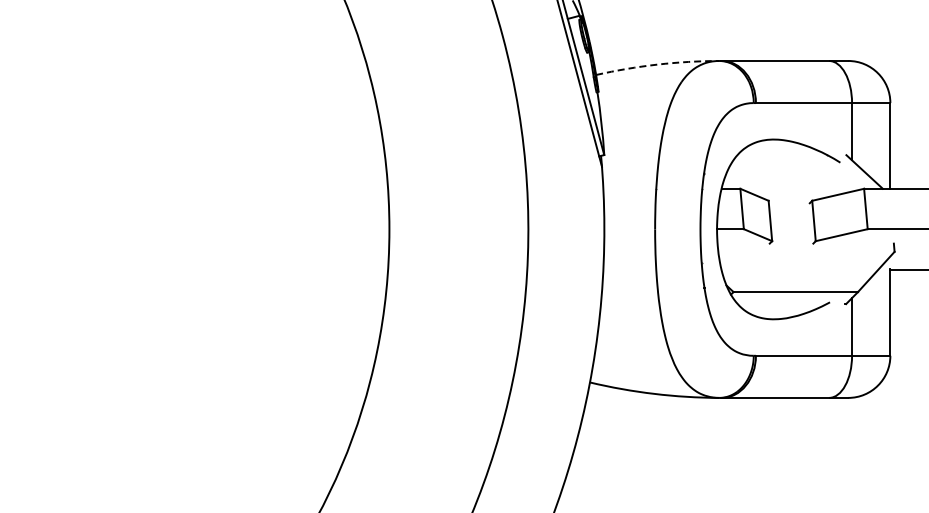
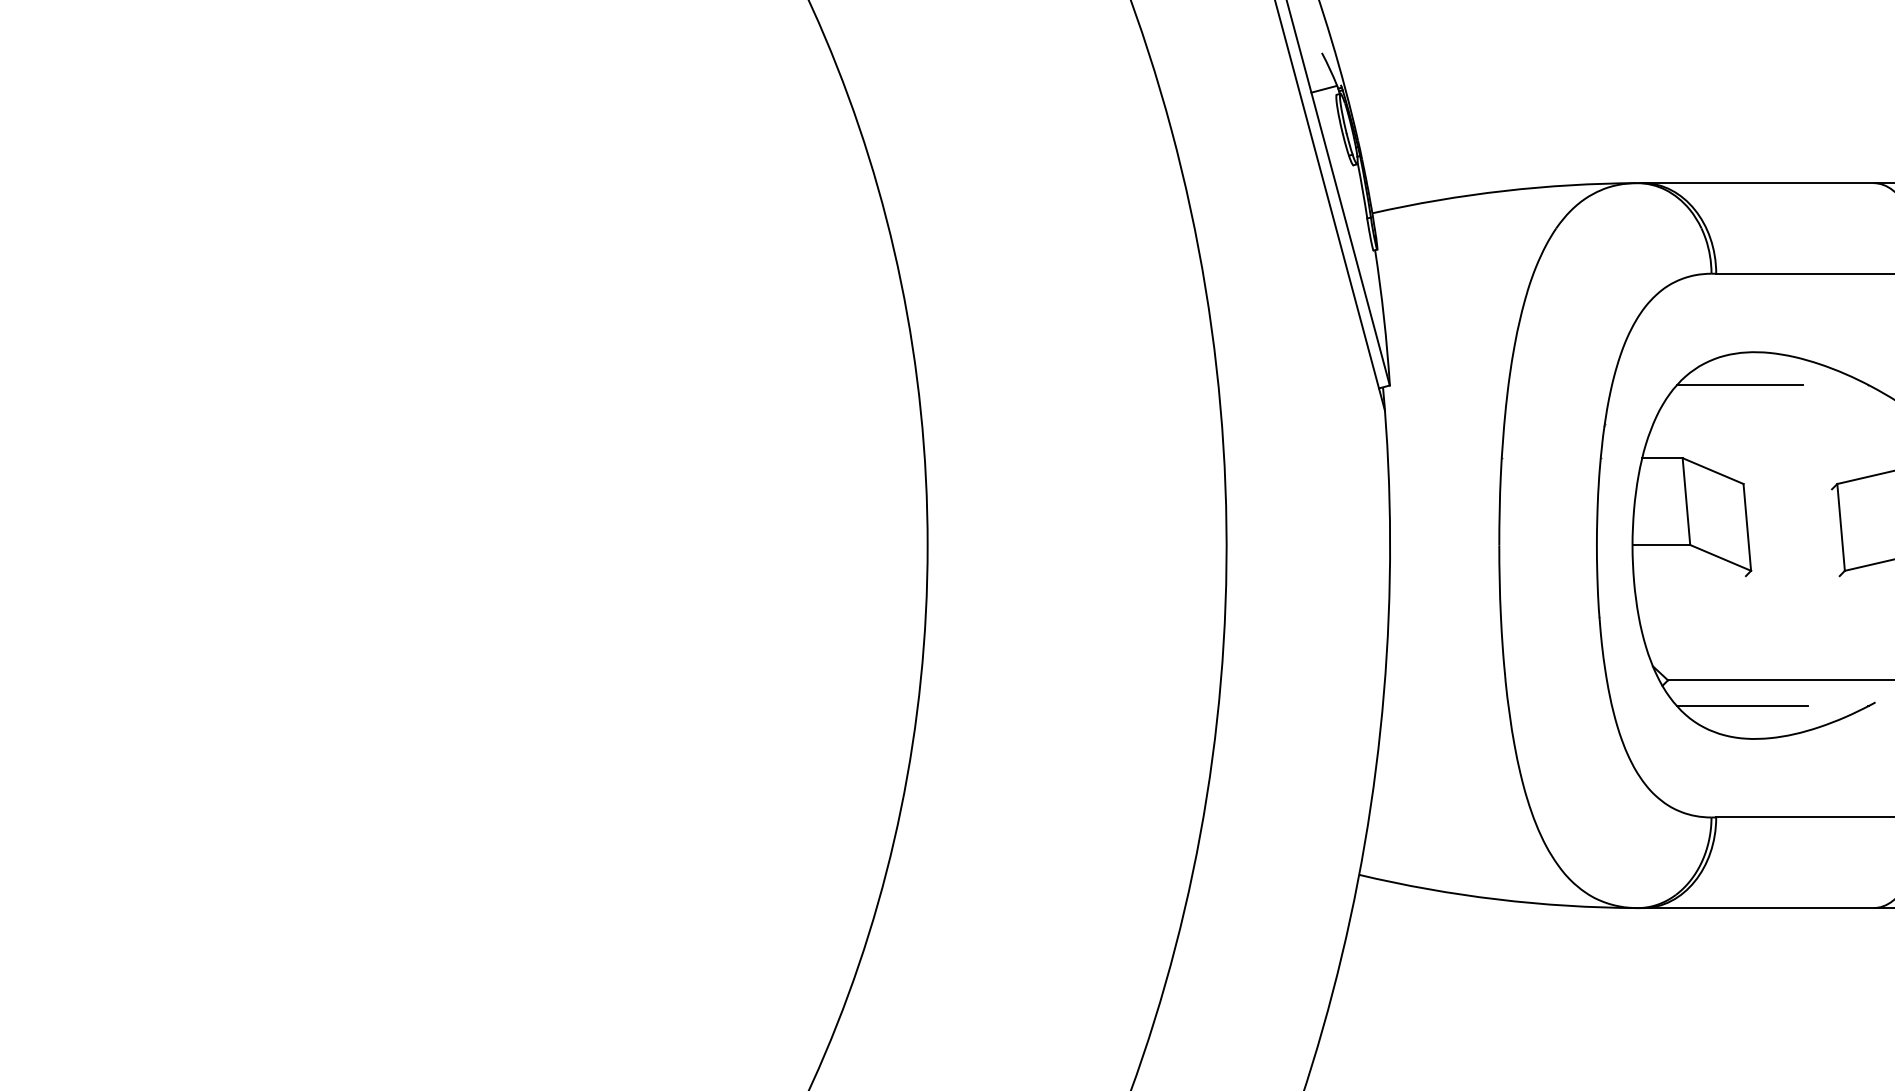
arc: (657, 64) -> (1504, 190), dashed -> solid
line: (766, 154) -> (1738, 384), added
line: (767, 304) -> (1741, 707), added

